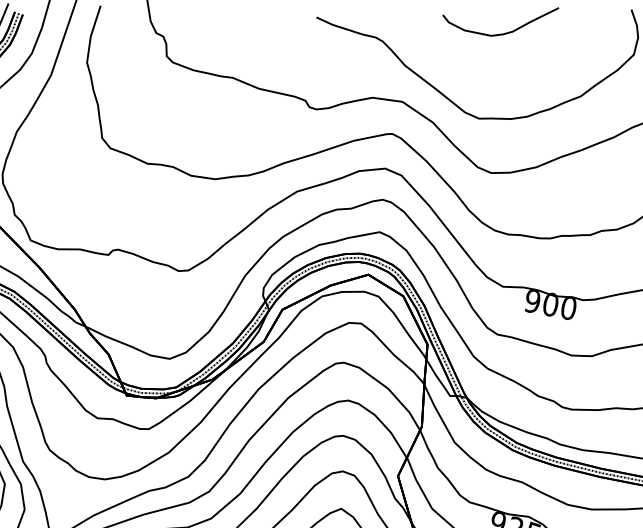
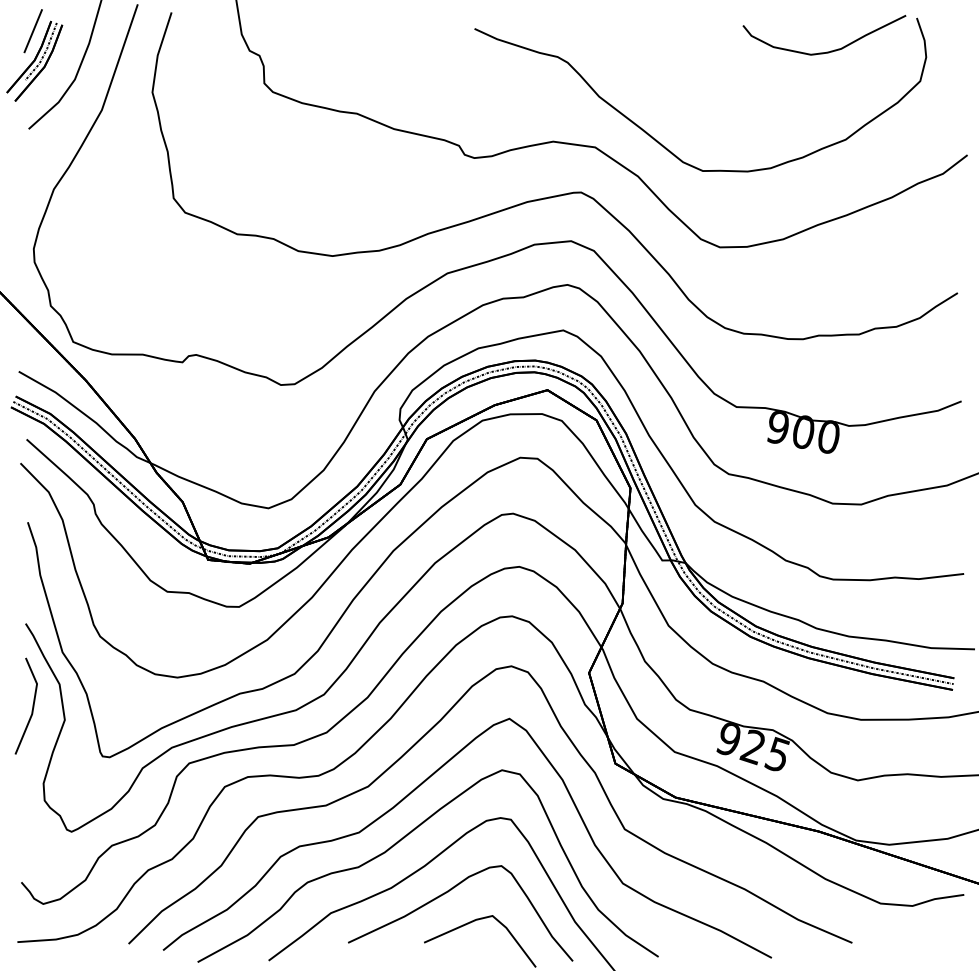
part: (502, 33) -> (826, 51), moved

